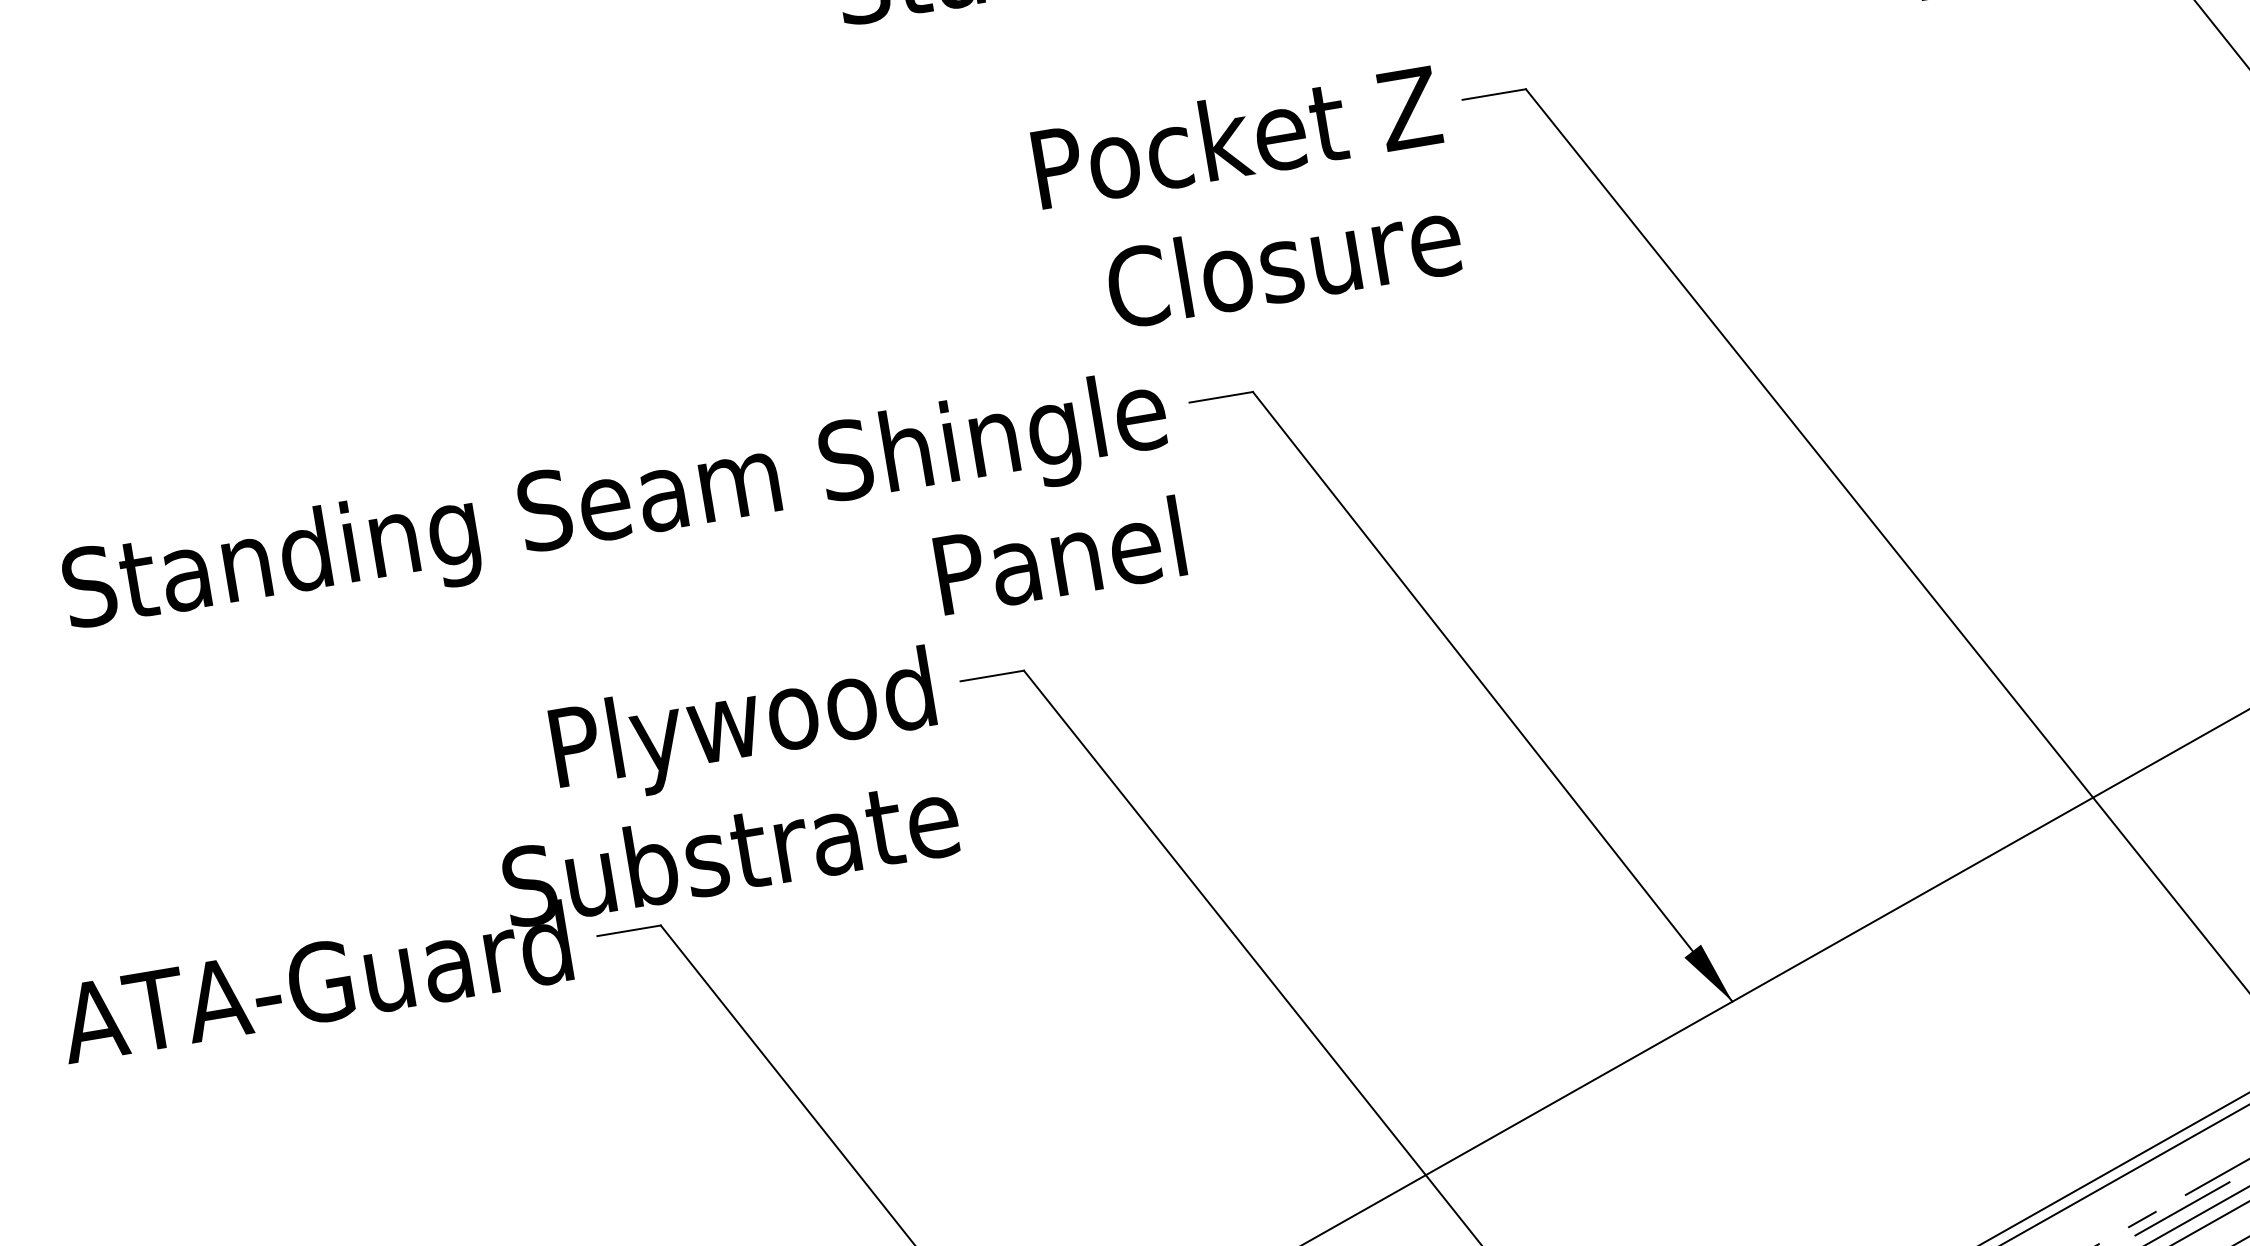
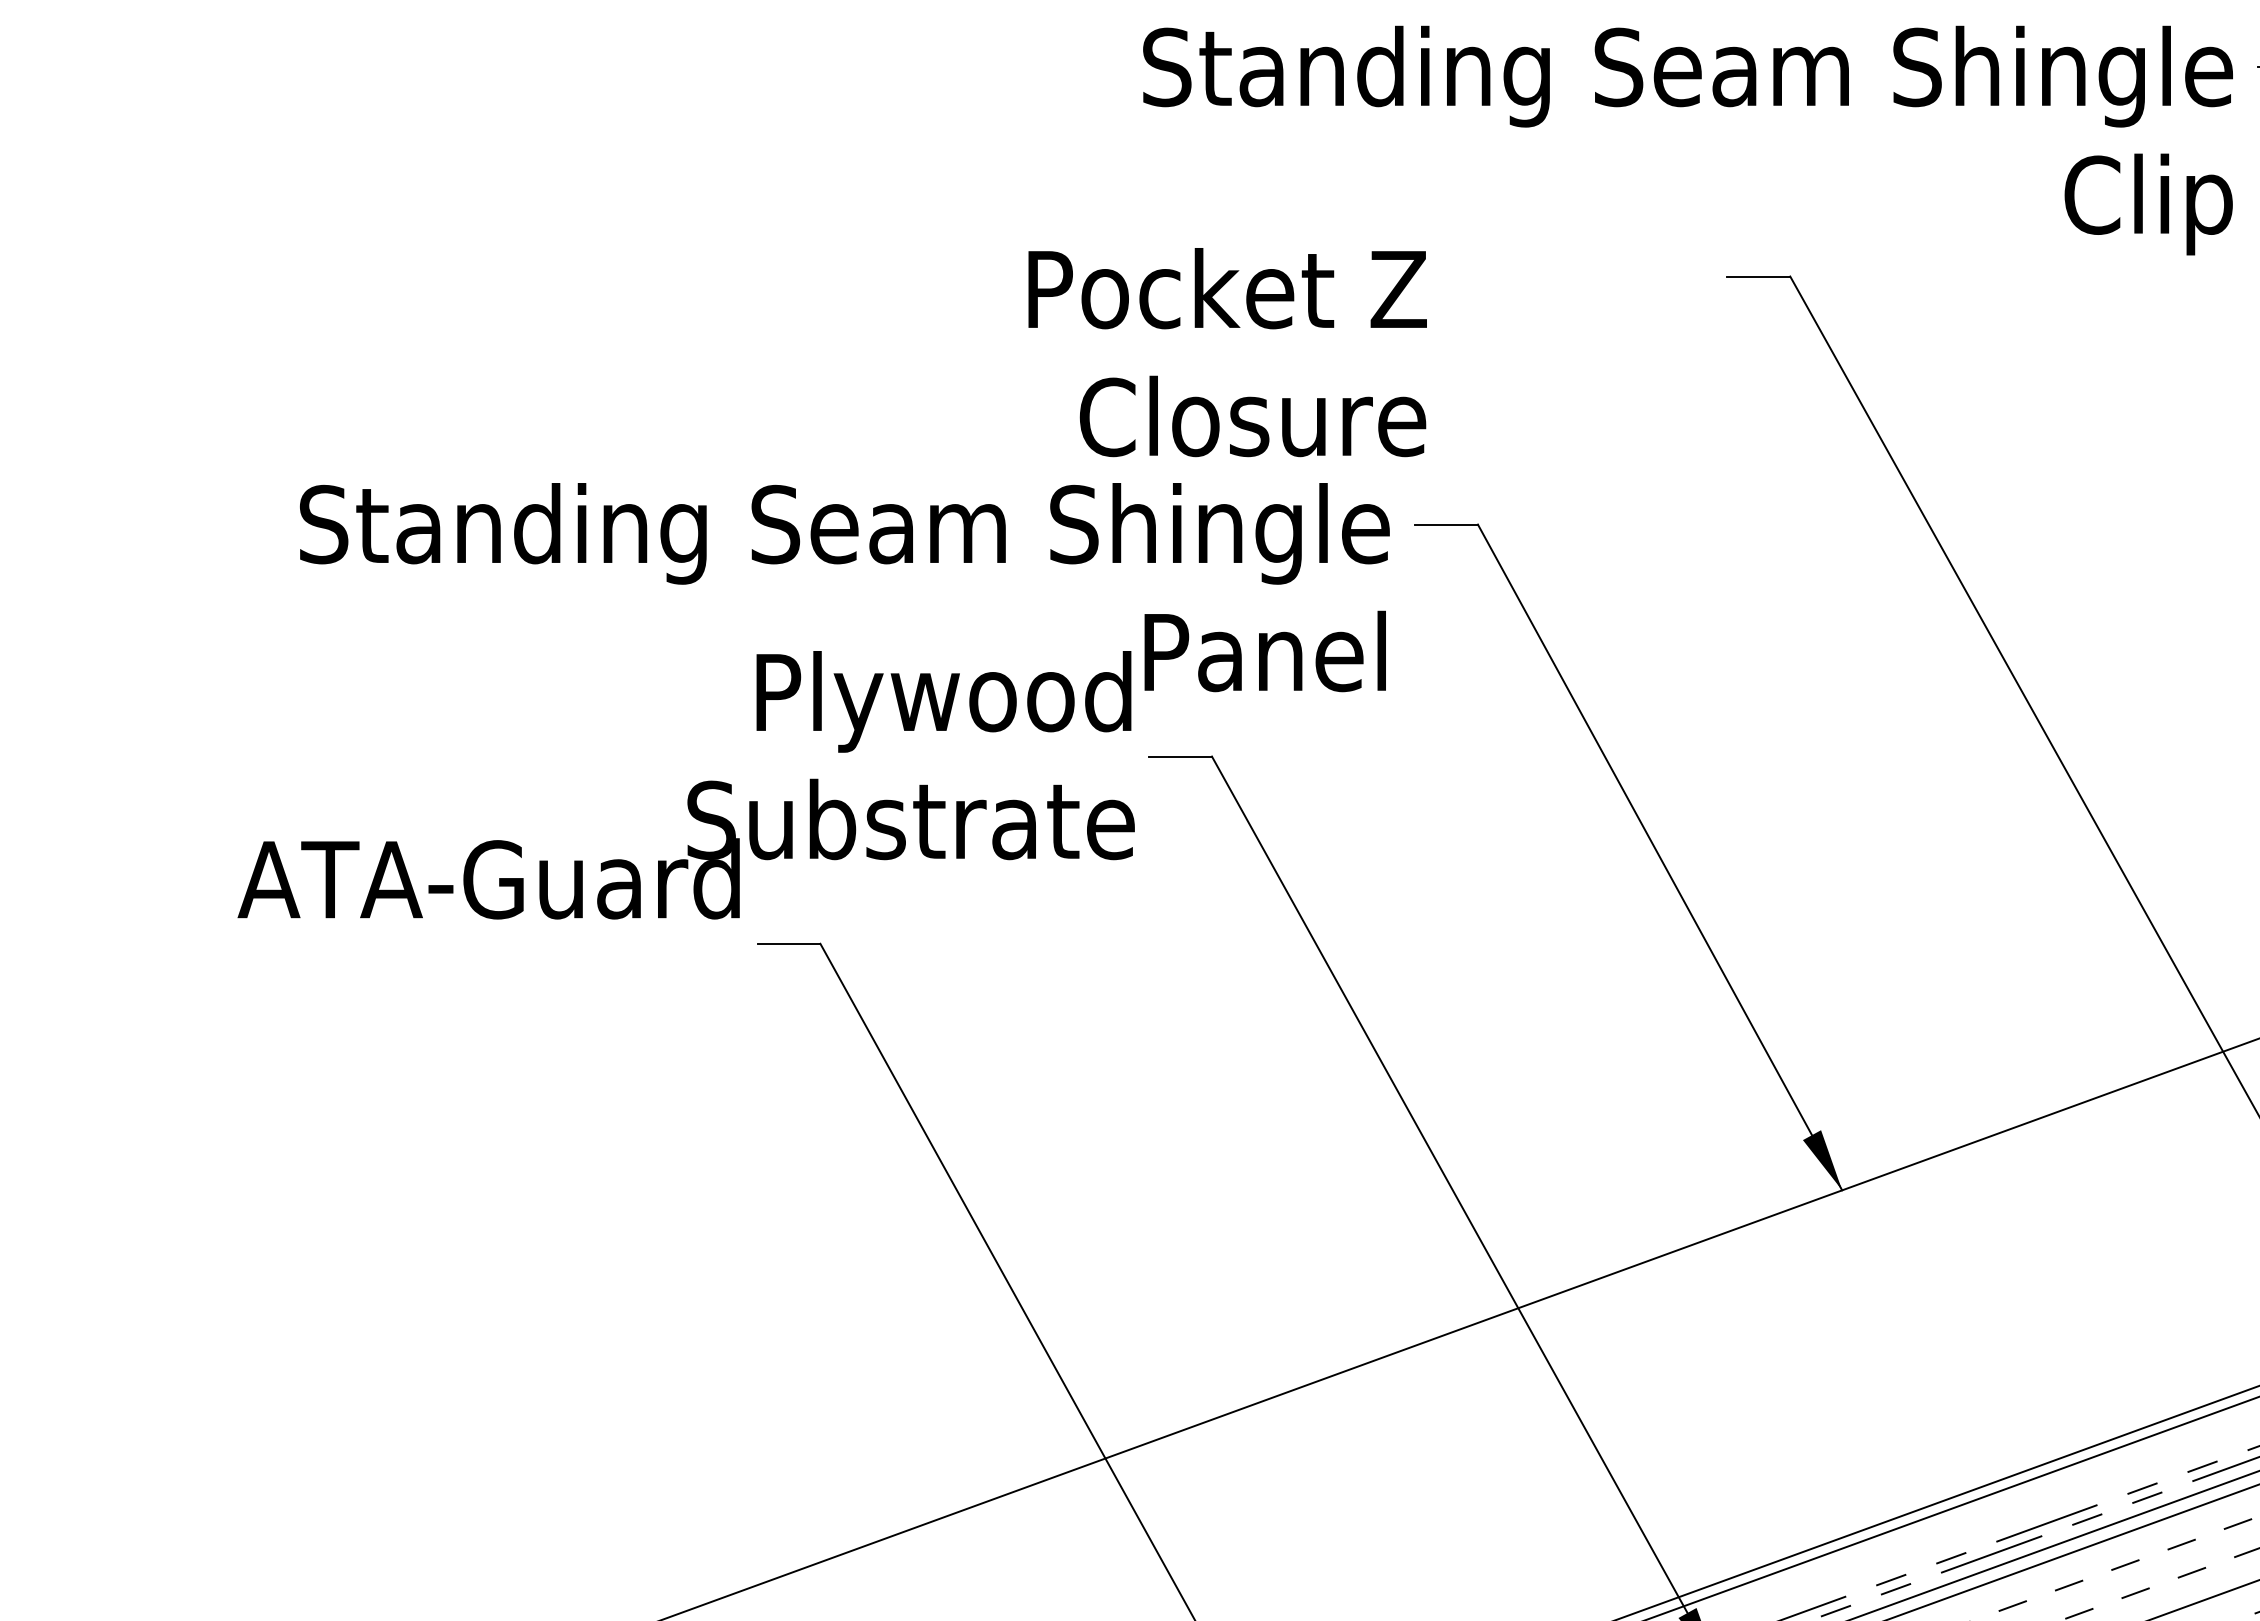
text: (1247, 201) -> (1227, 352), moved
text: (497, 855) -> (685, 785), moved

